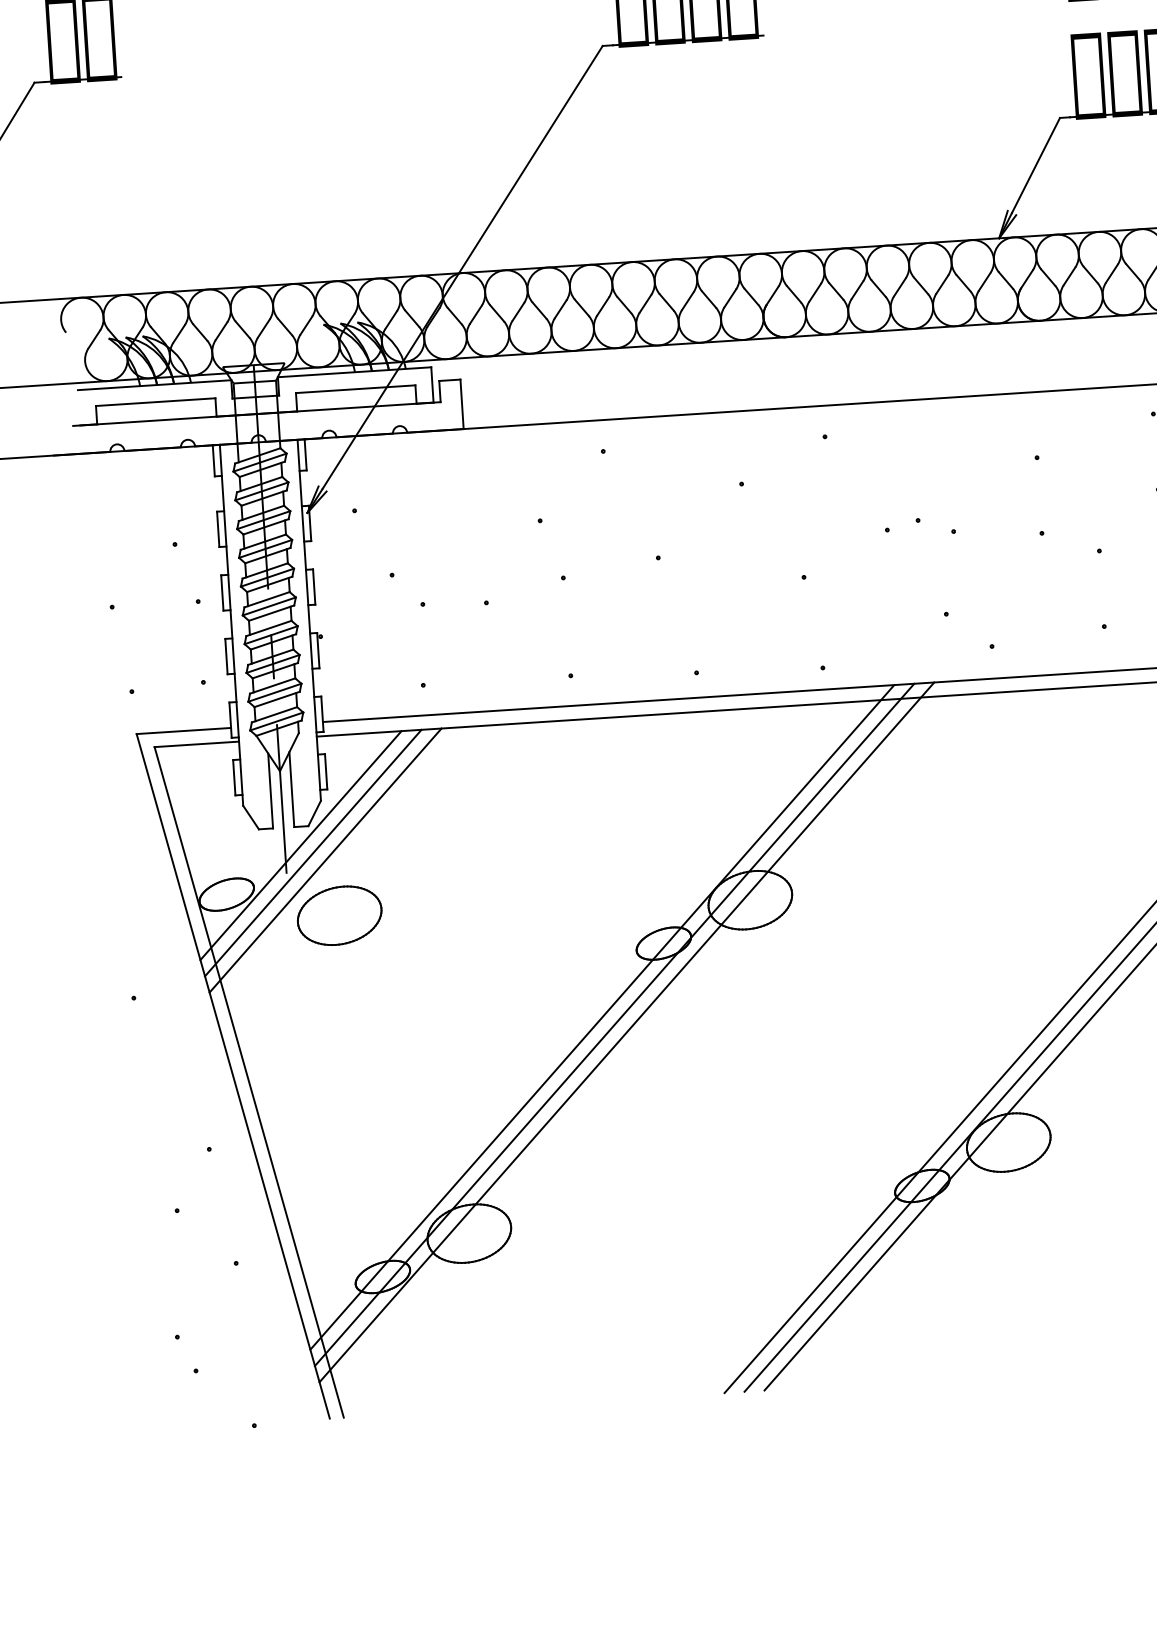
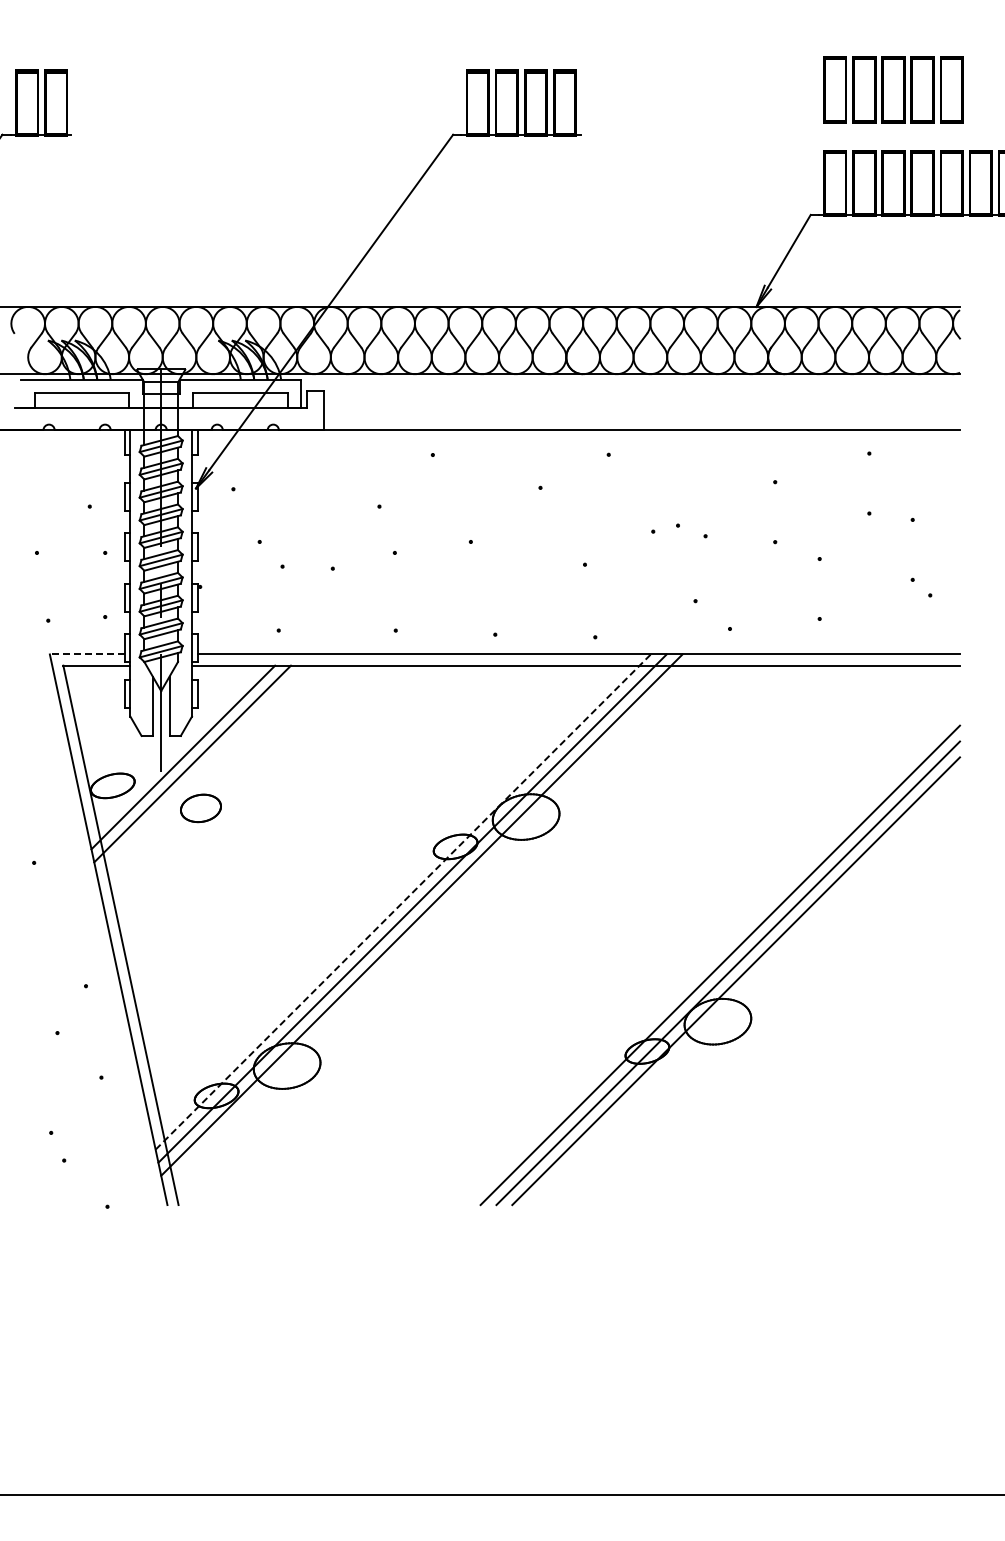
line: (182, 731) -> (86, 654), solid -> dashed
line: (300, 845) -> (173, 750), removed
part: (339, 915) -> (200, 808), size x0.6
line: (602, 1016) -> (403, 901), solid -> dashed

